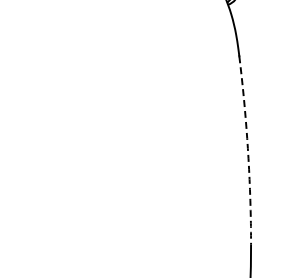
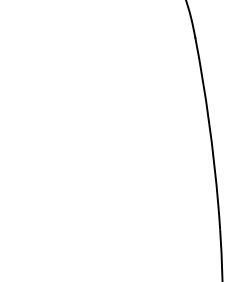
line: (248, 152) -> (211, 135), dashed -> solid

